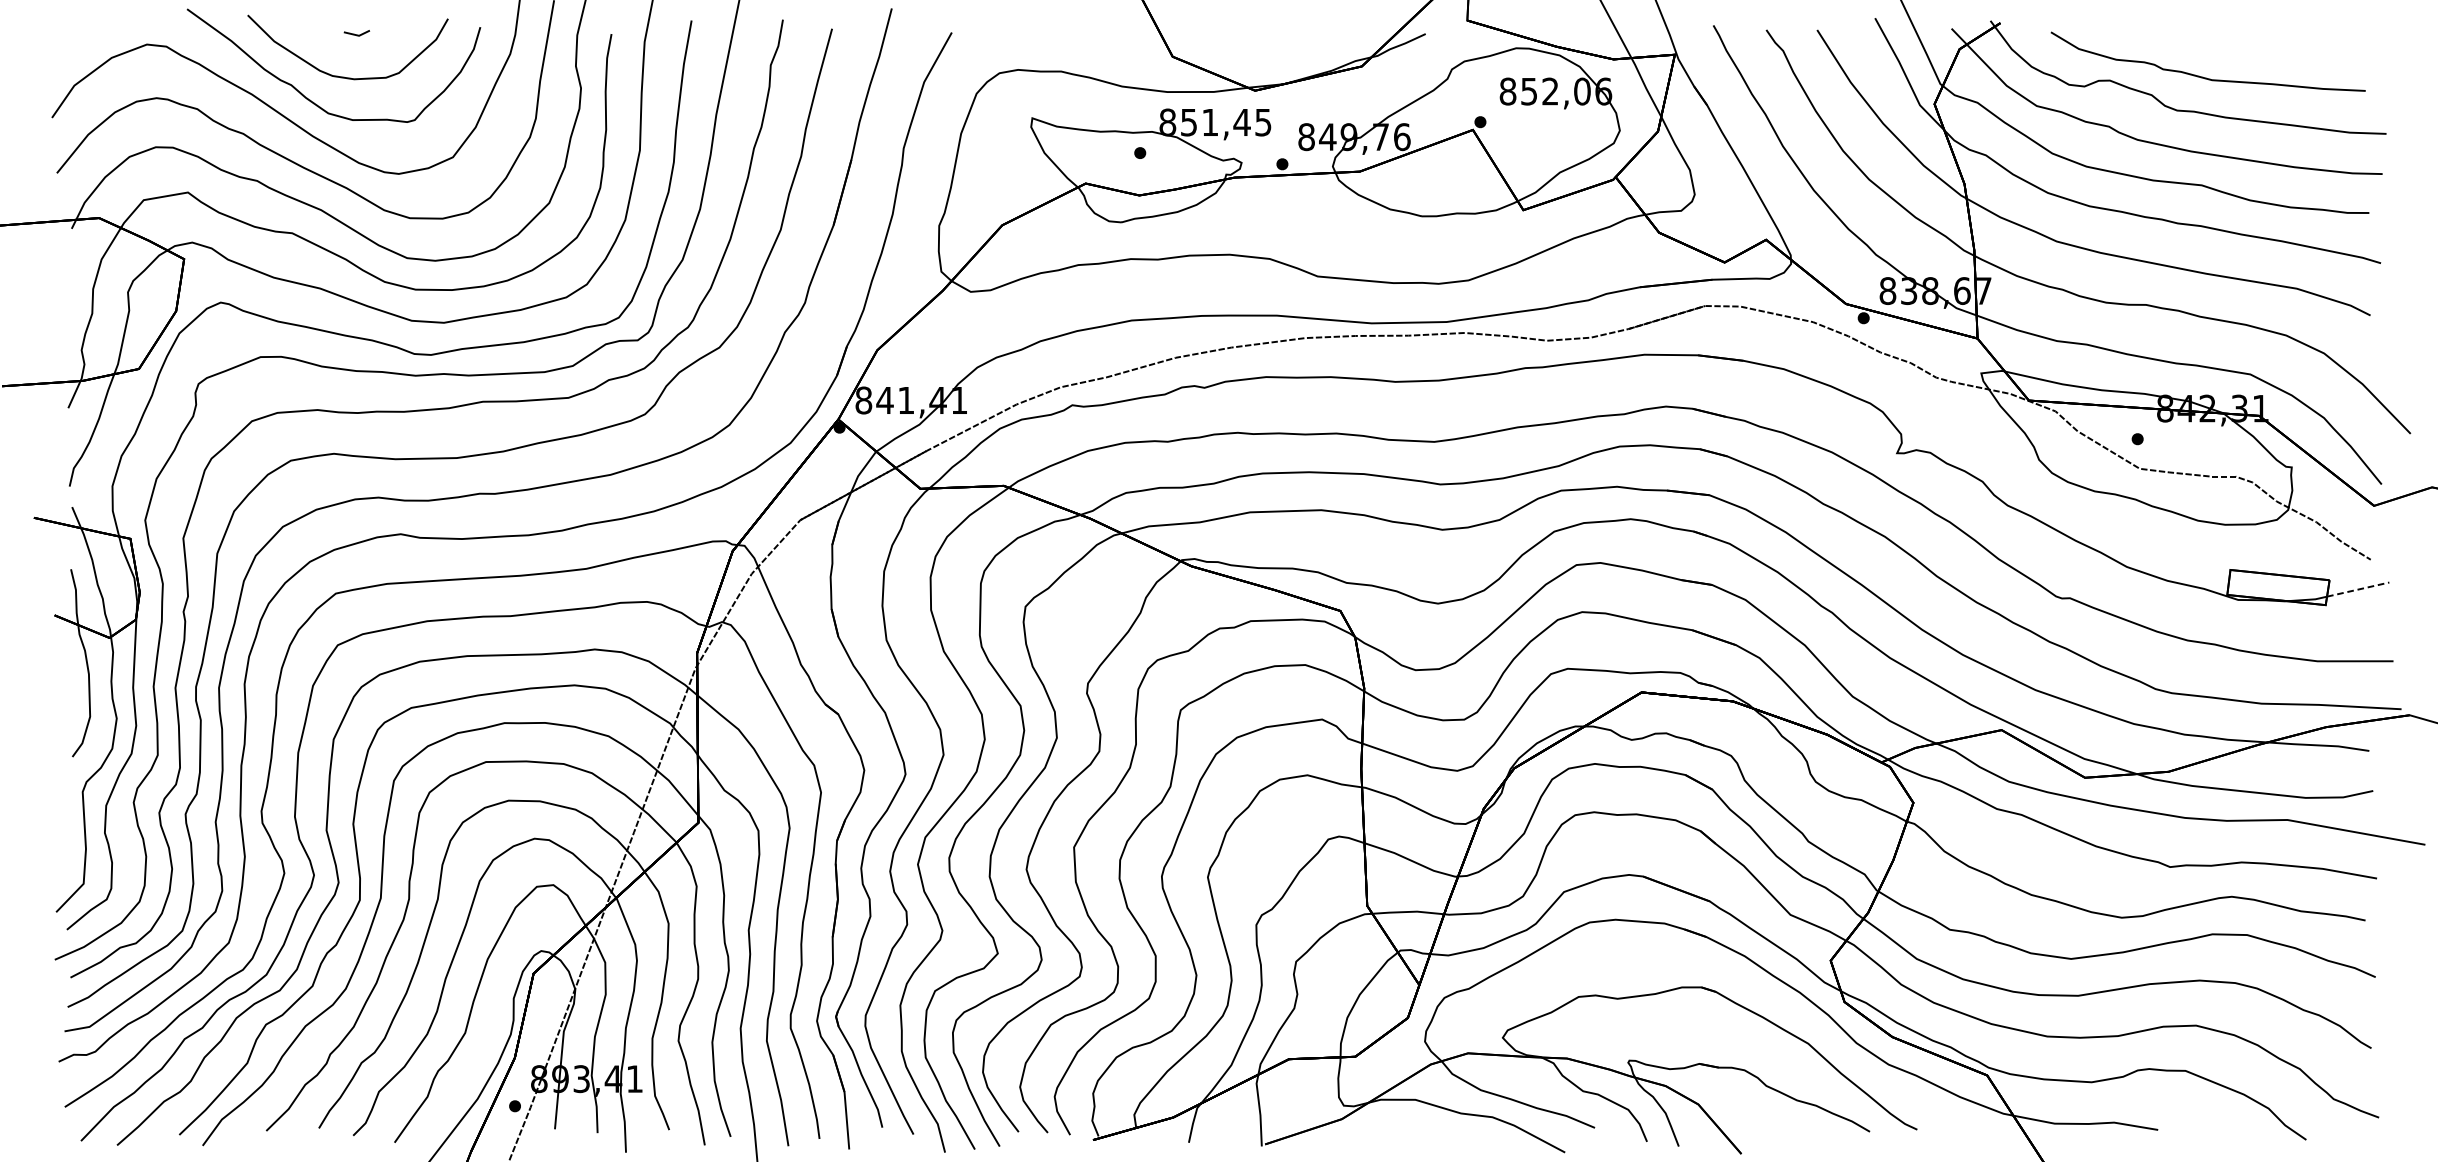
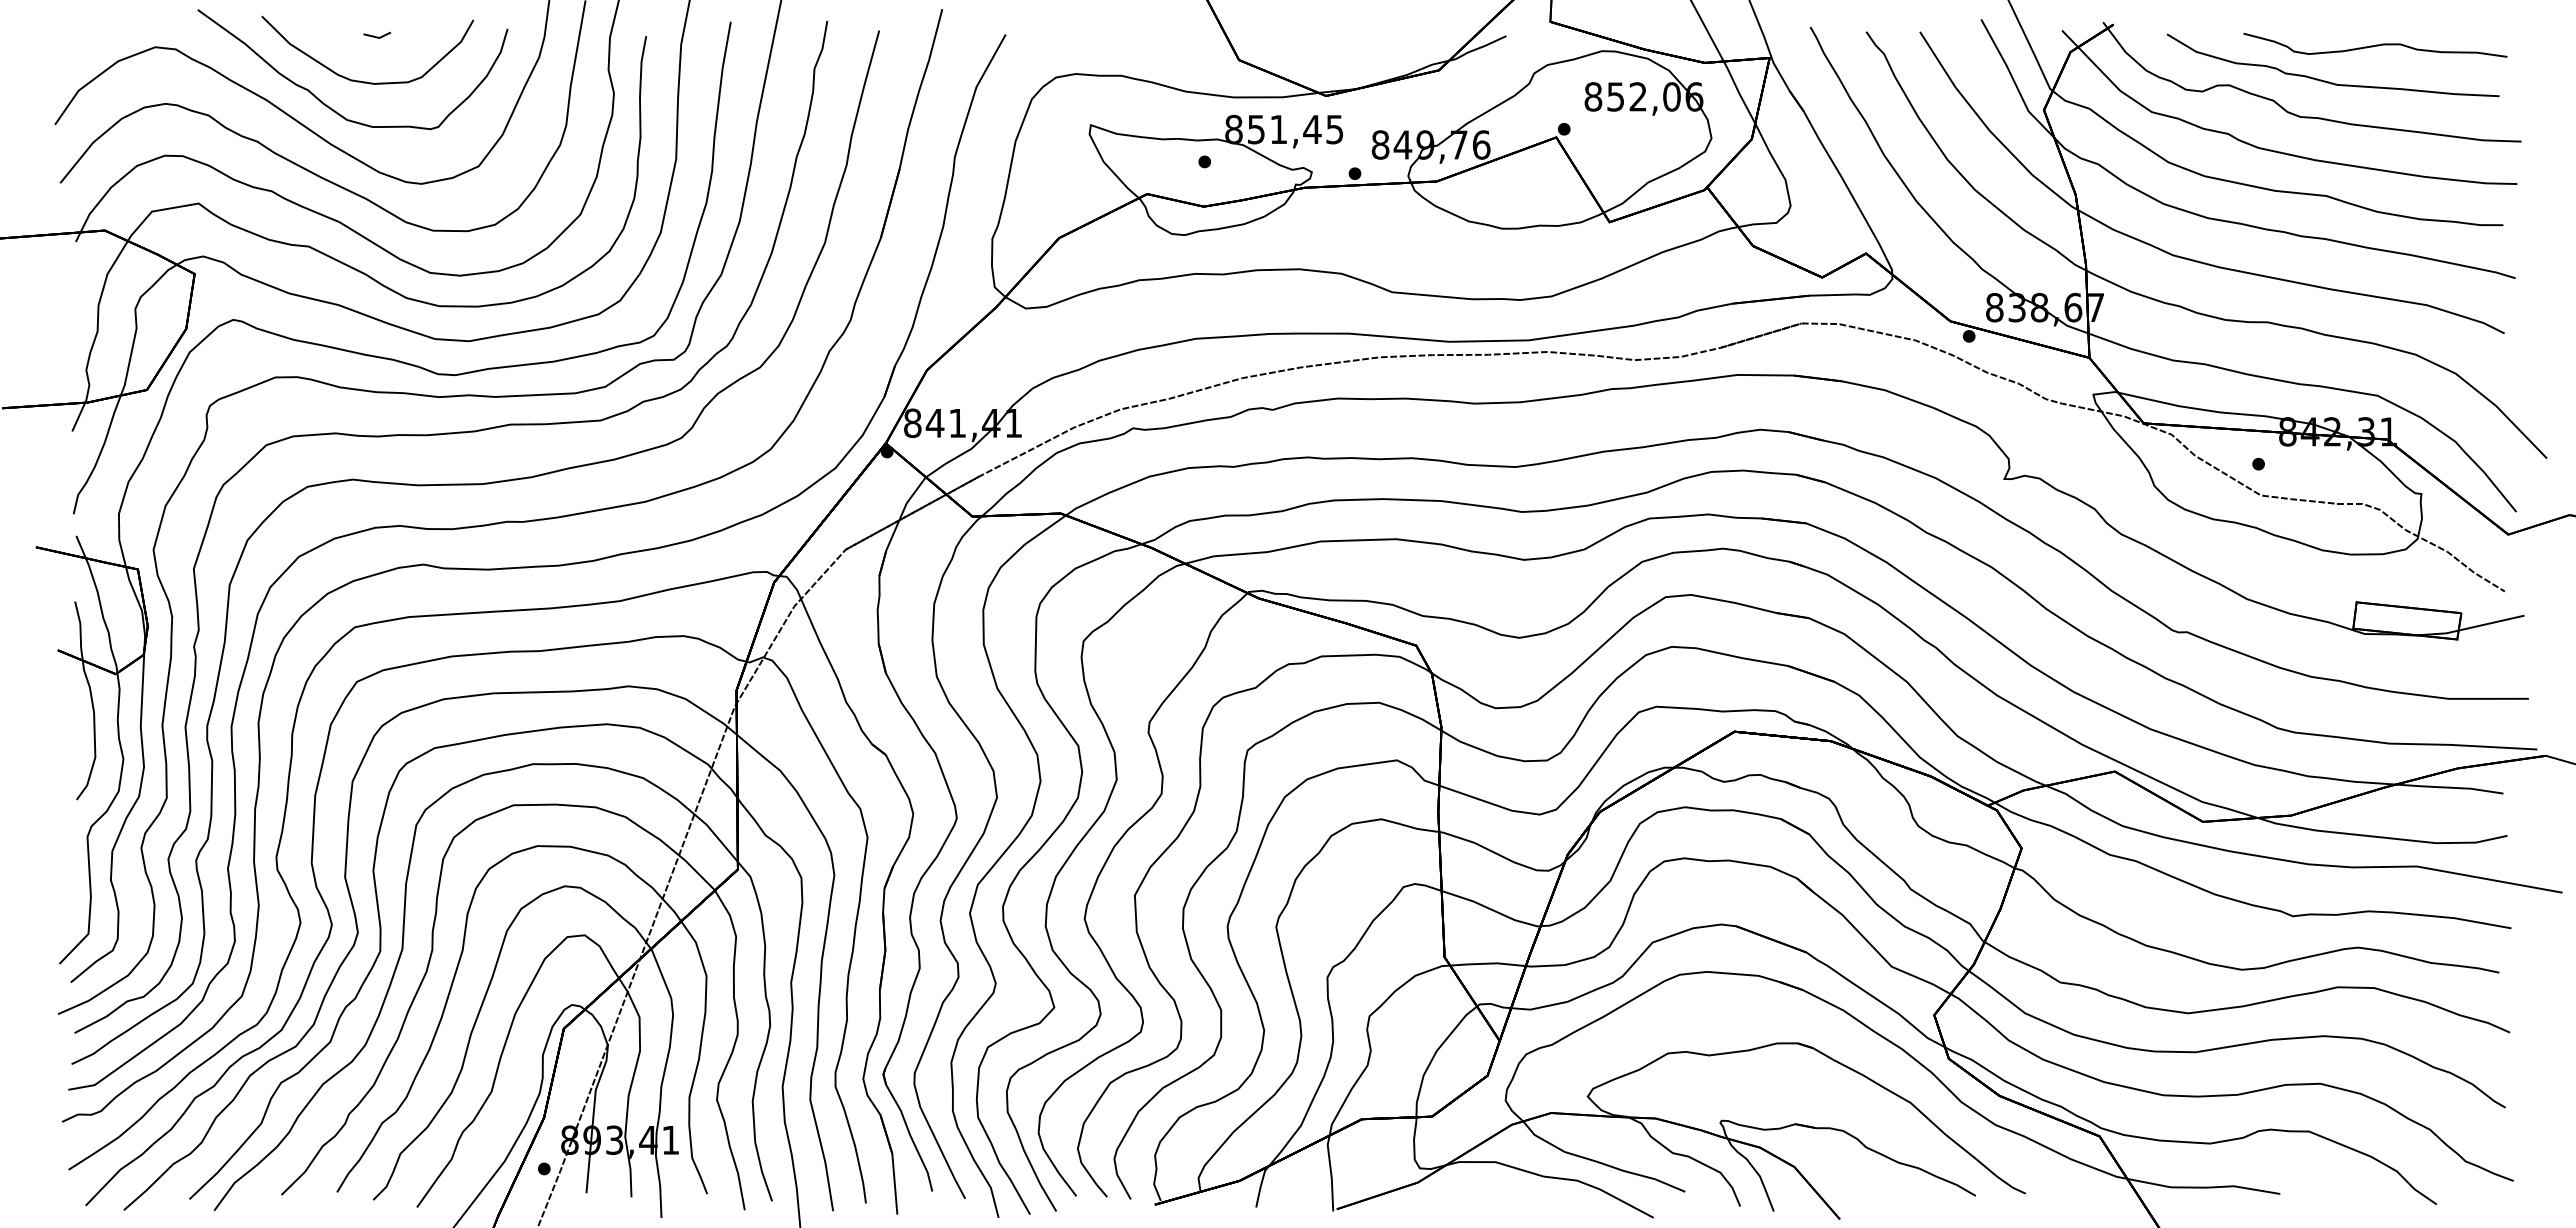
curve: (2248, 41) -> (2375, 44), added
line: (2358, 589) -> (2491, 623), dashed -> solid

